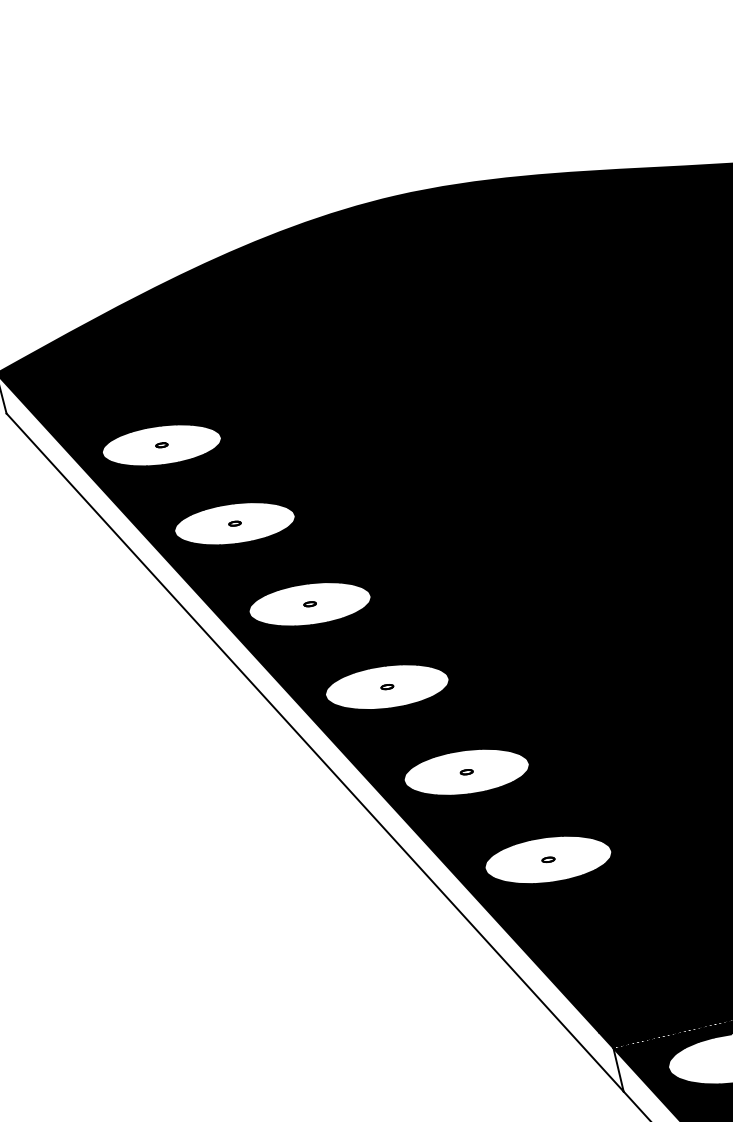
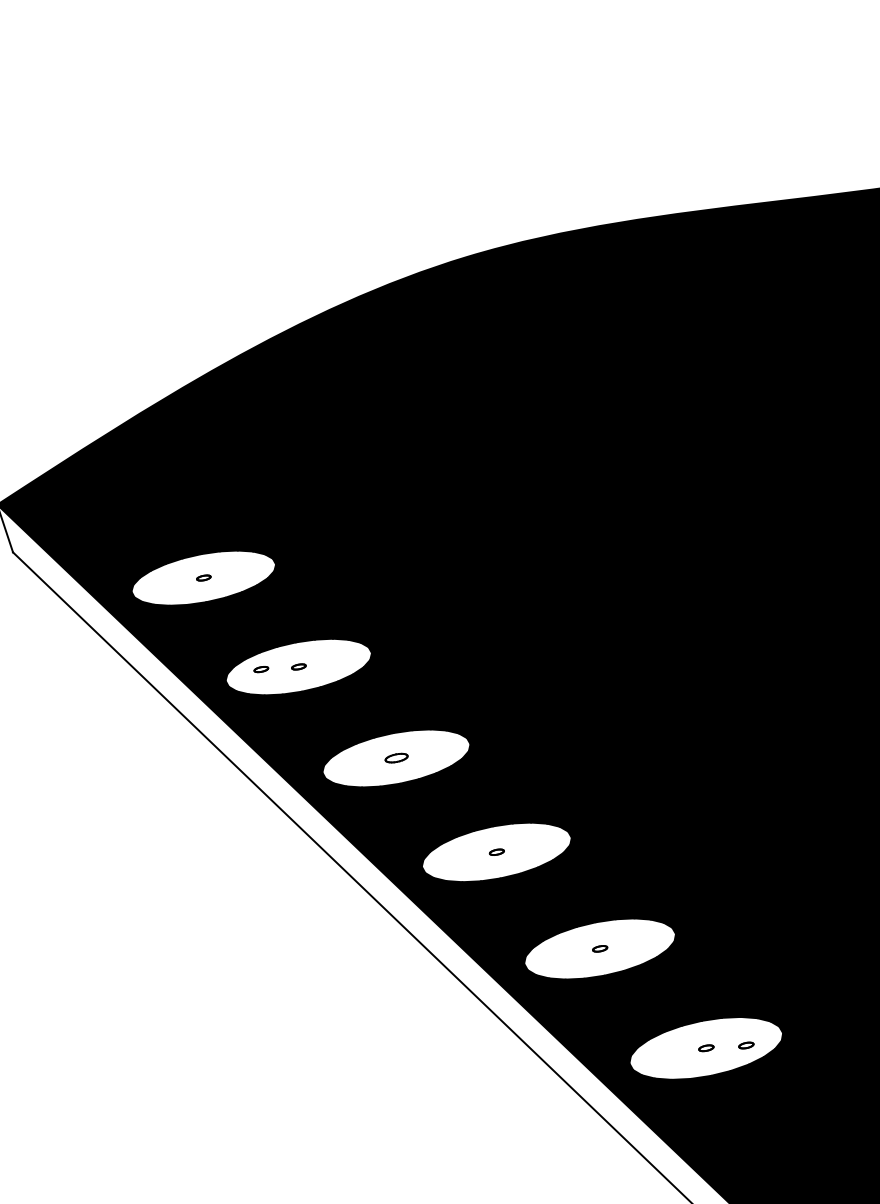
part: (203, 523) -> (260, 669), added
part: (309, 604) -> (395, 758), size x1.6
part: (581, 859) -> (746, 1045), added

